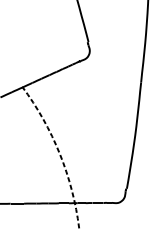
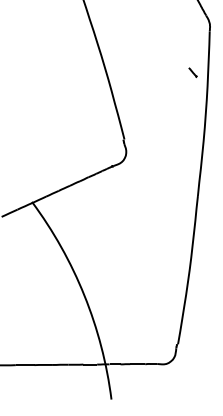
arc: (59, 153) -> (84, 295), dashed -> solid

